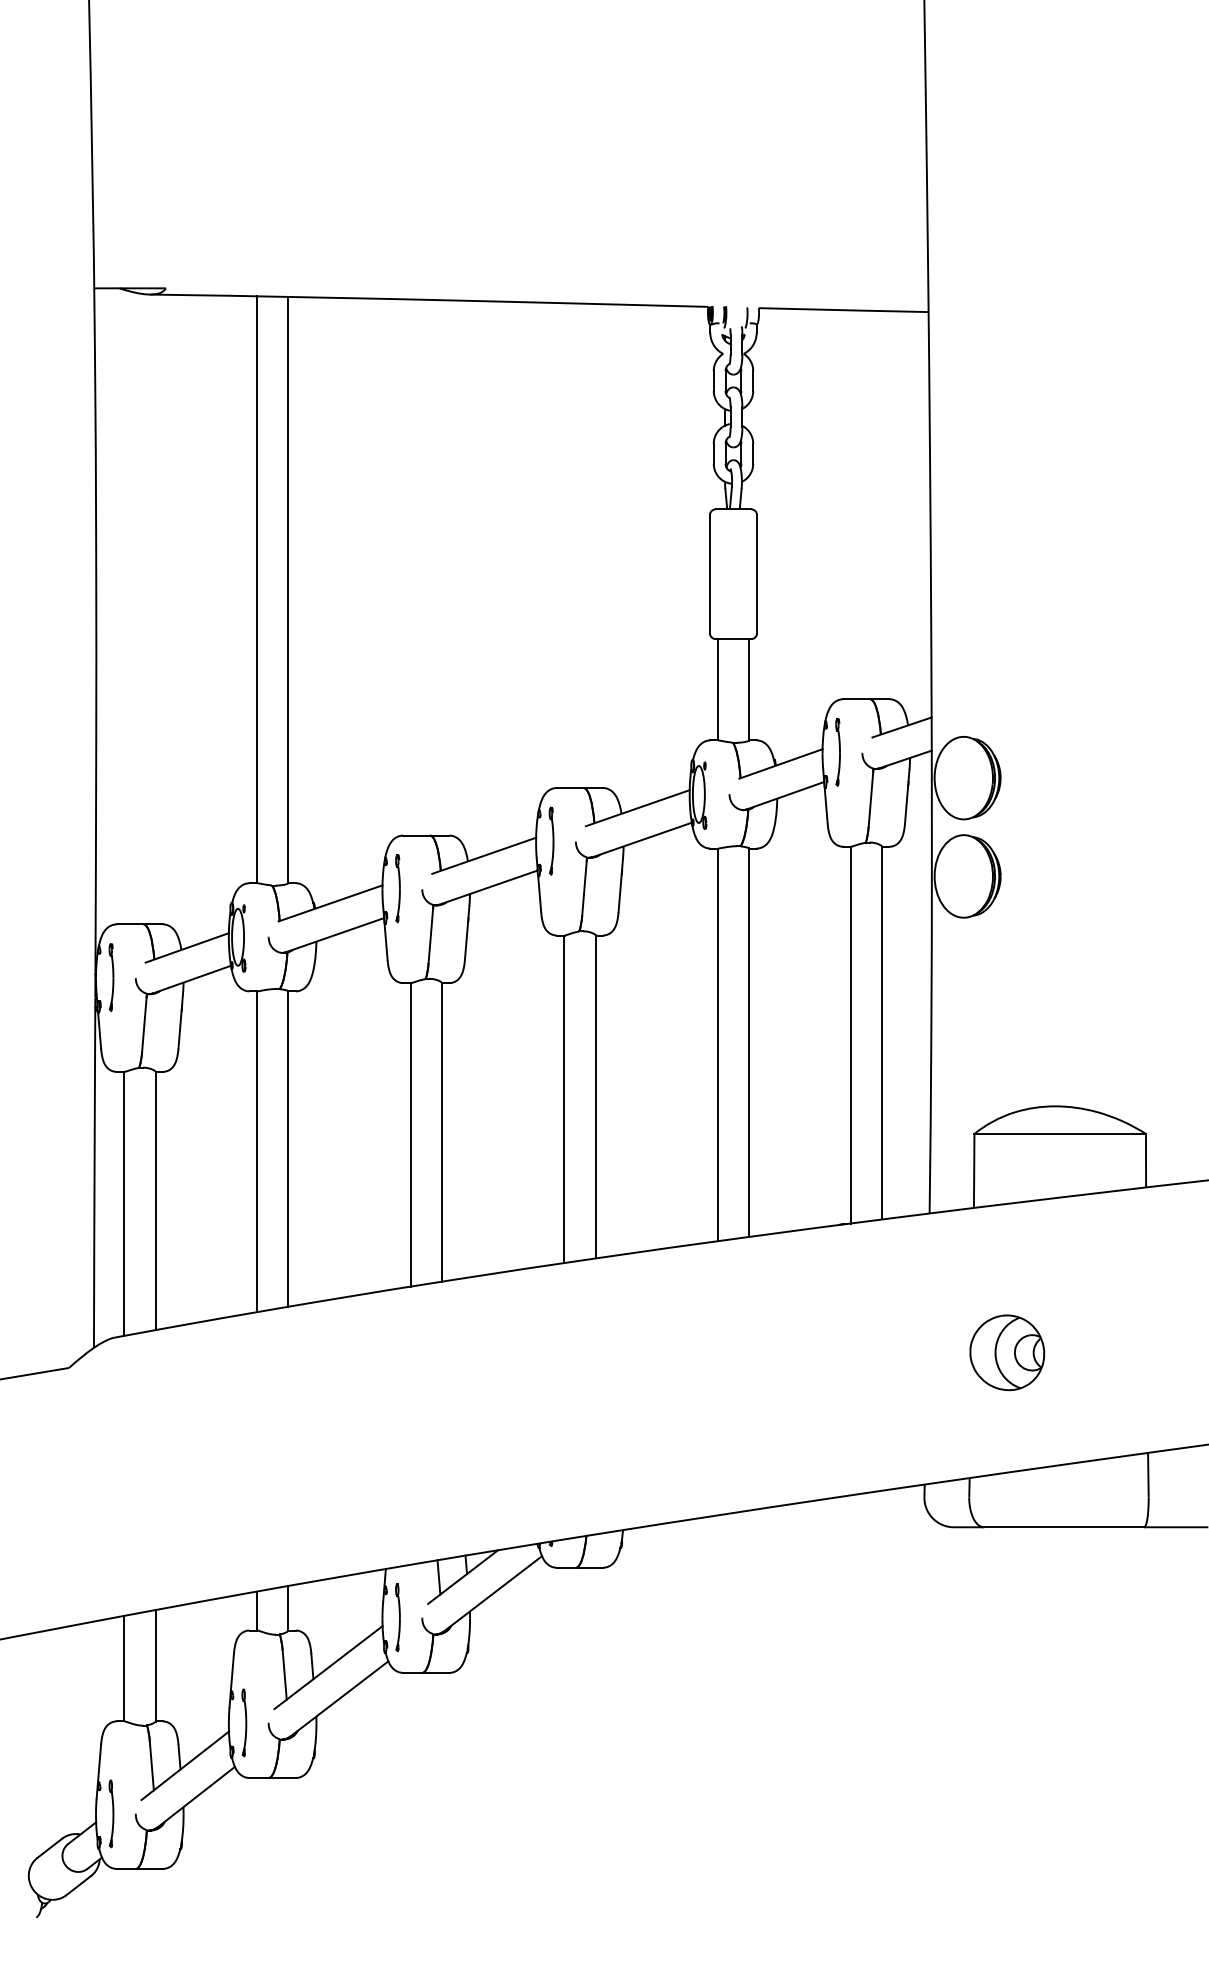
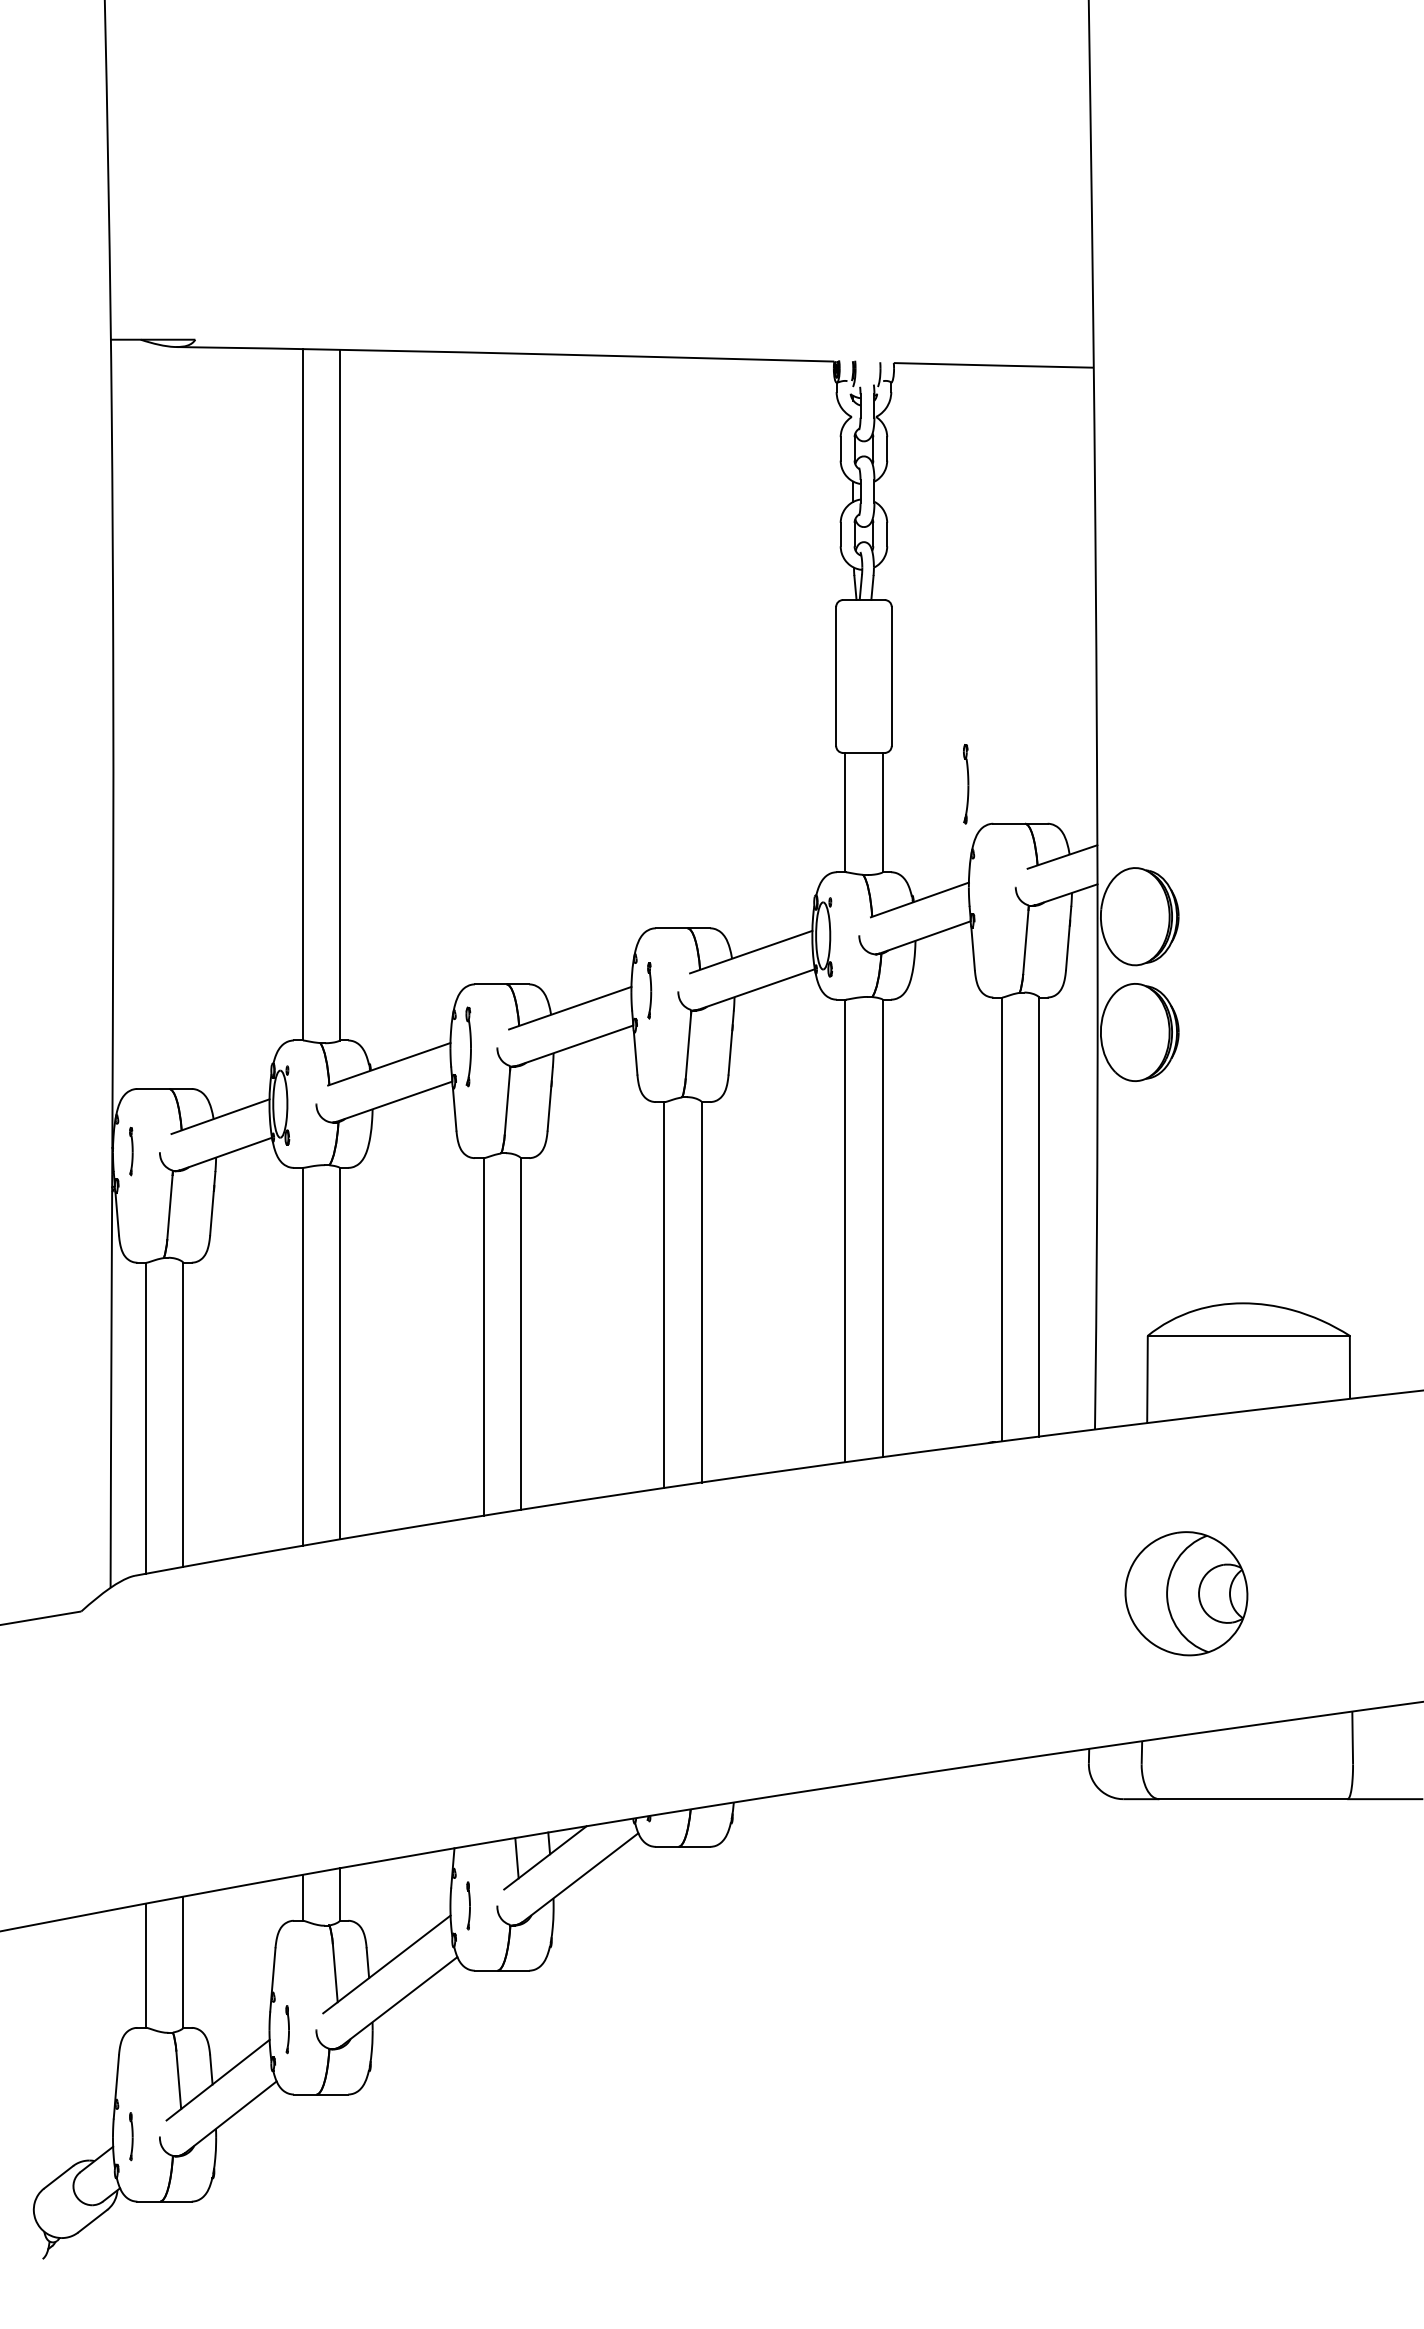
part: (838, 752) -> (966, 784), moved
part: (551, 840) -> (649, 990), size x0.7
part: (111, 977) -> (131, 1151), size x0.6
part: (1007, 1352) -> (1186, 1593), size x1.4
part: (397, 1617) -> (468, 1905), size x0.6
part: (244, 1722) -> (287, 2029), size x0.6
part: (111, 1813) -> (131, 2136), size x0.6

